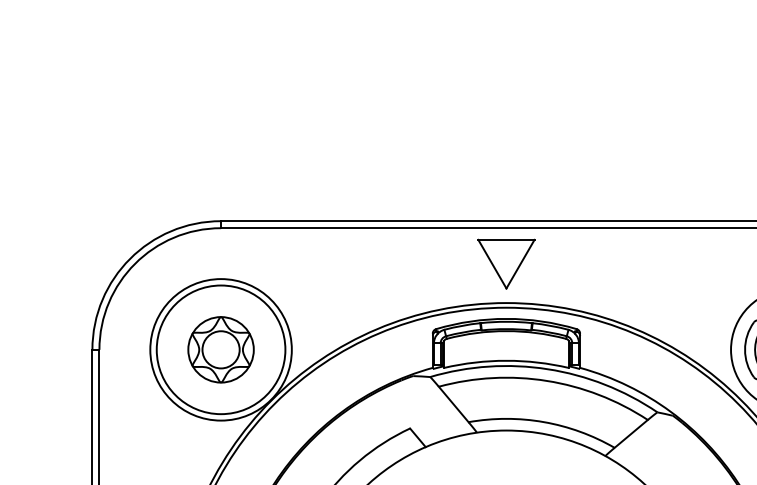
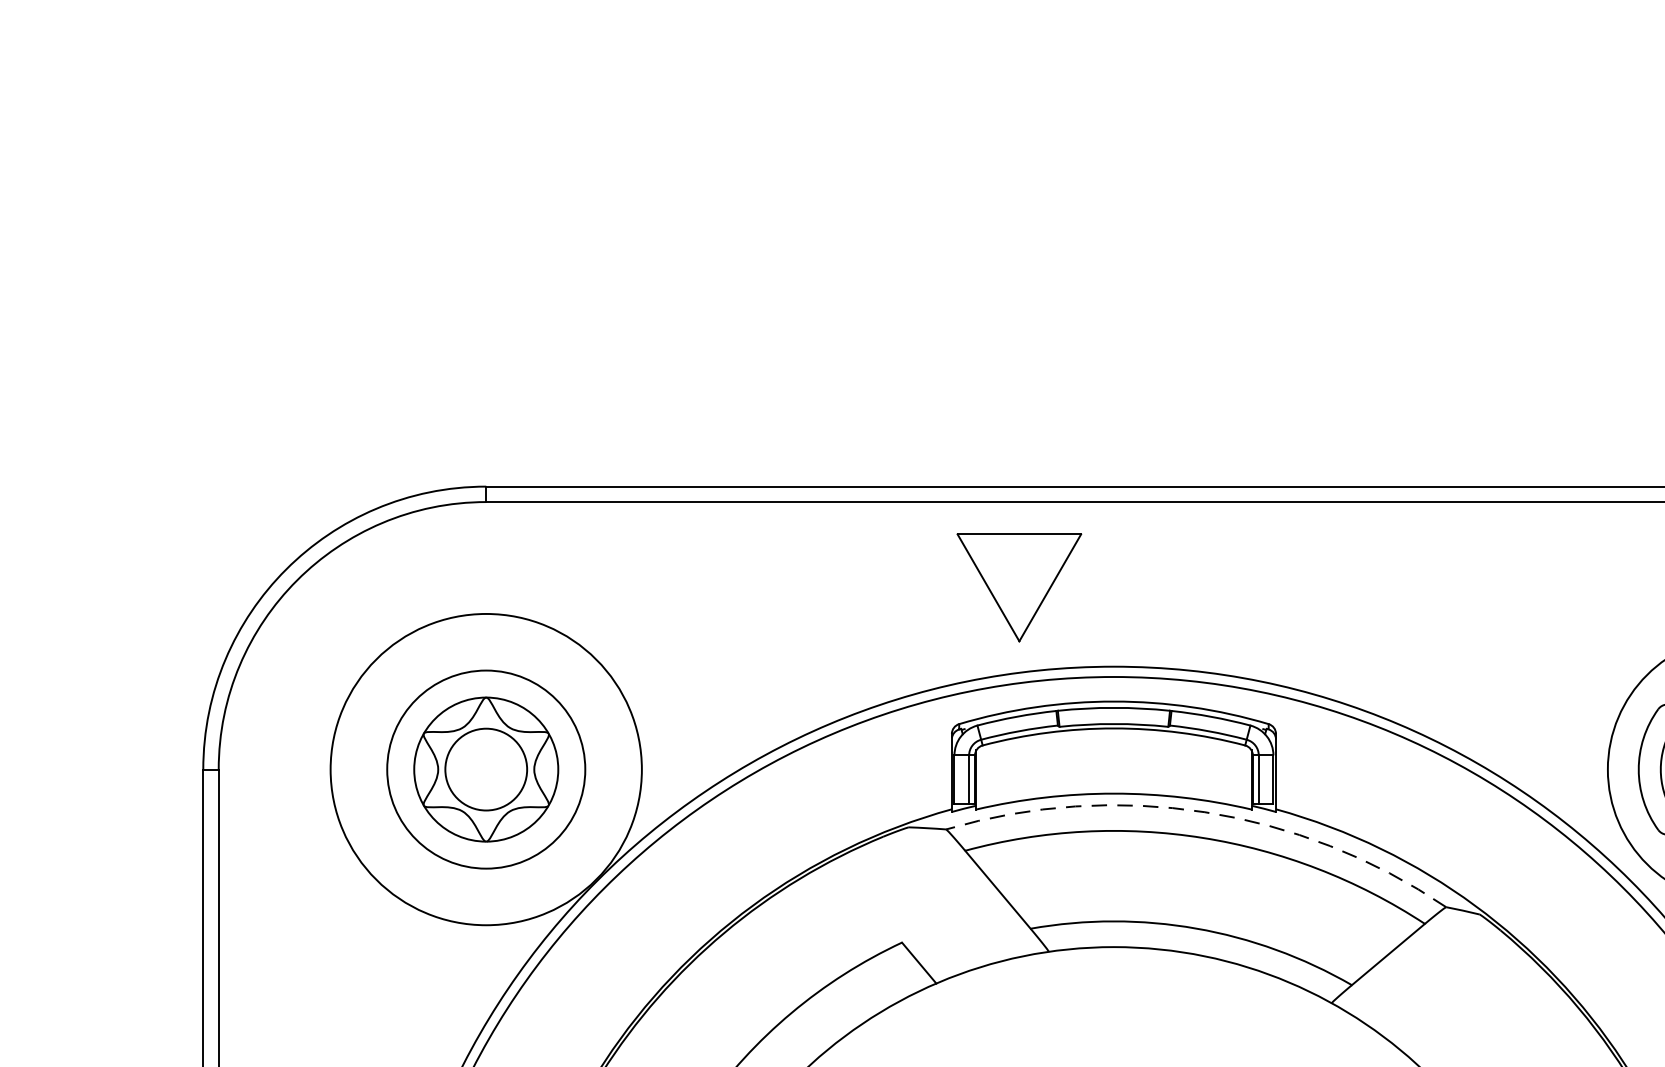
part: (506, 263) -> (1019, 586), moved
circle: (220, 349) -> (484, 768), size x0.7
arc: (547, 369) -> (1204, 812), solid -> dashed

